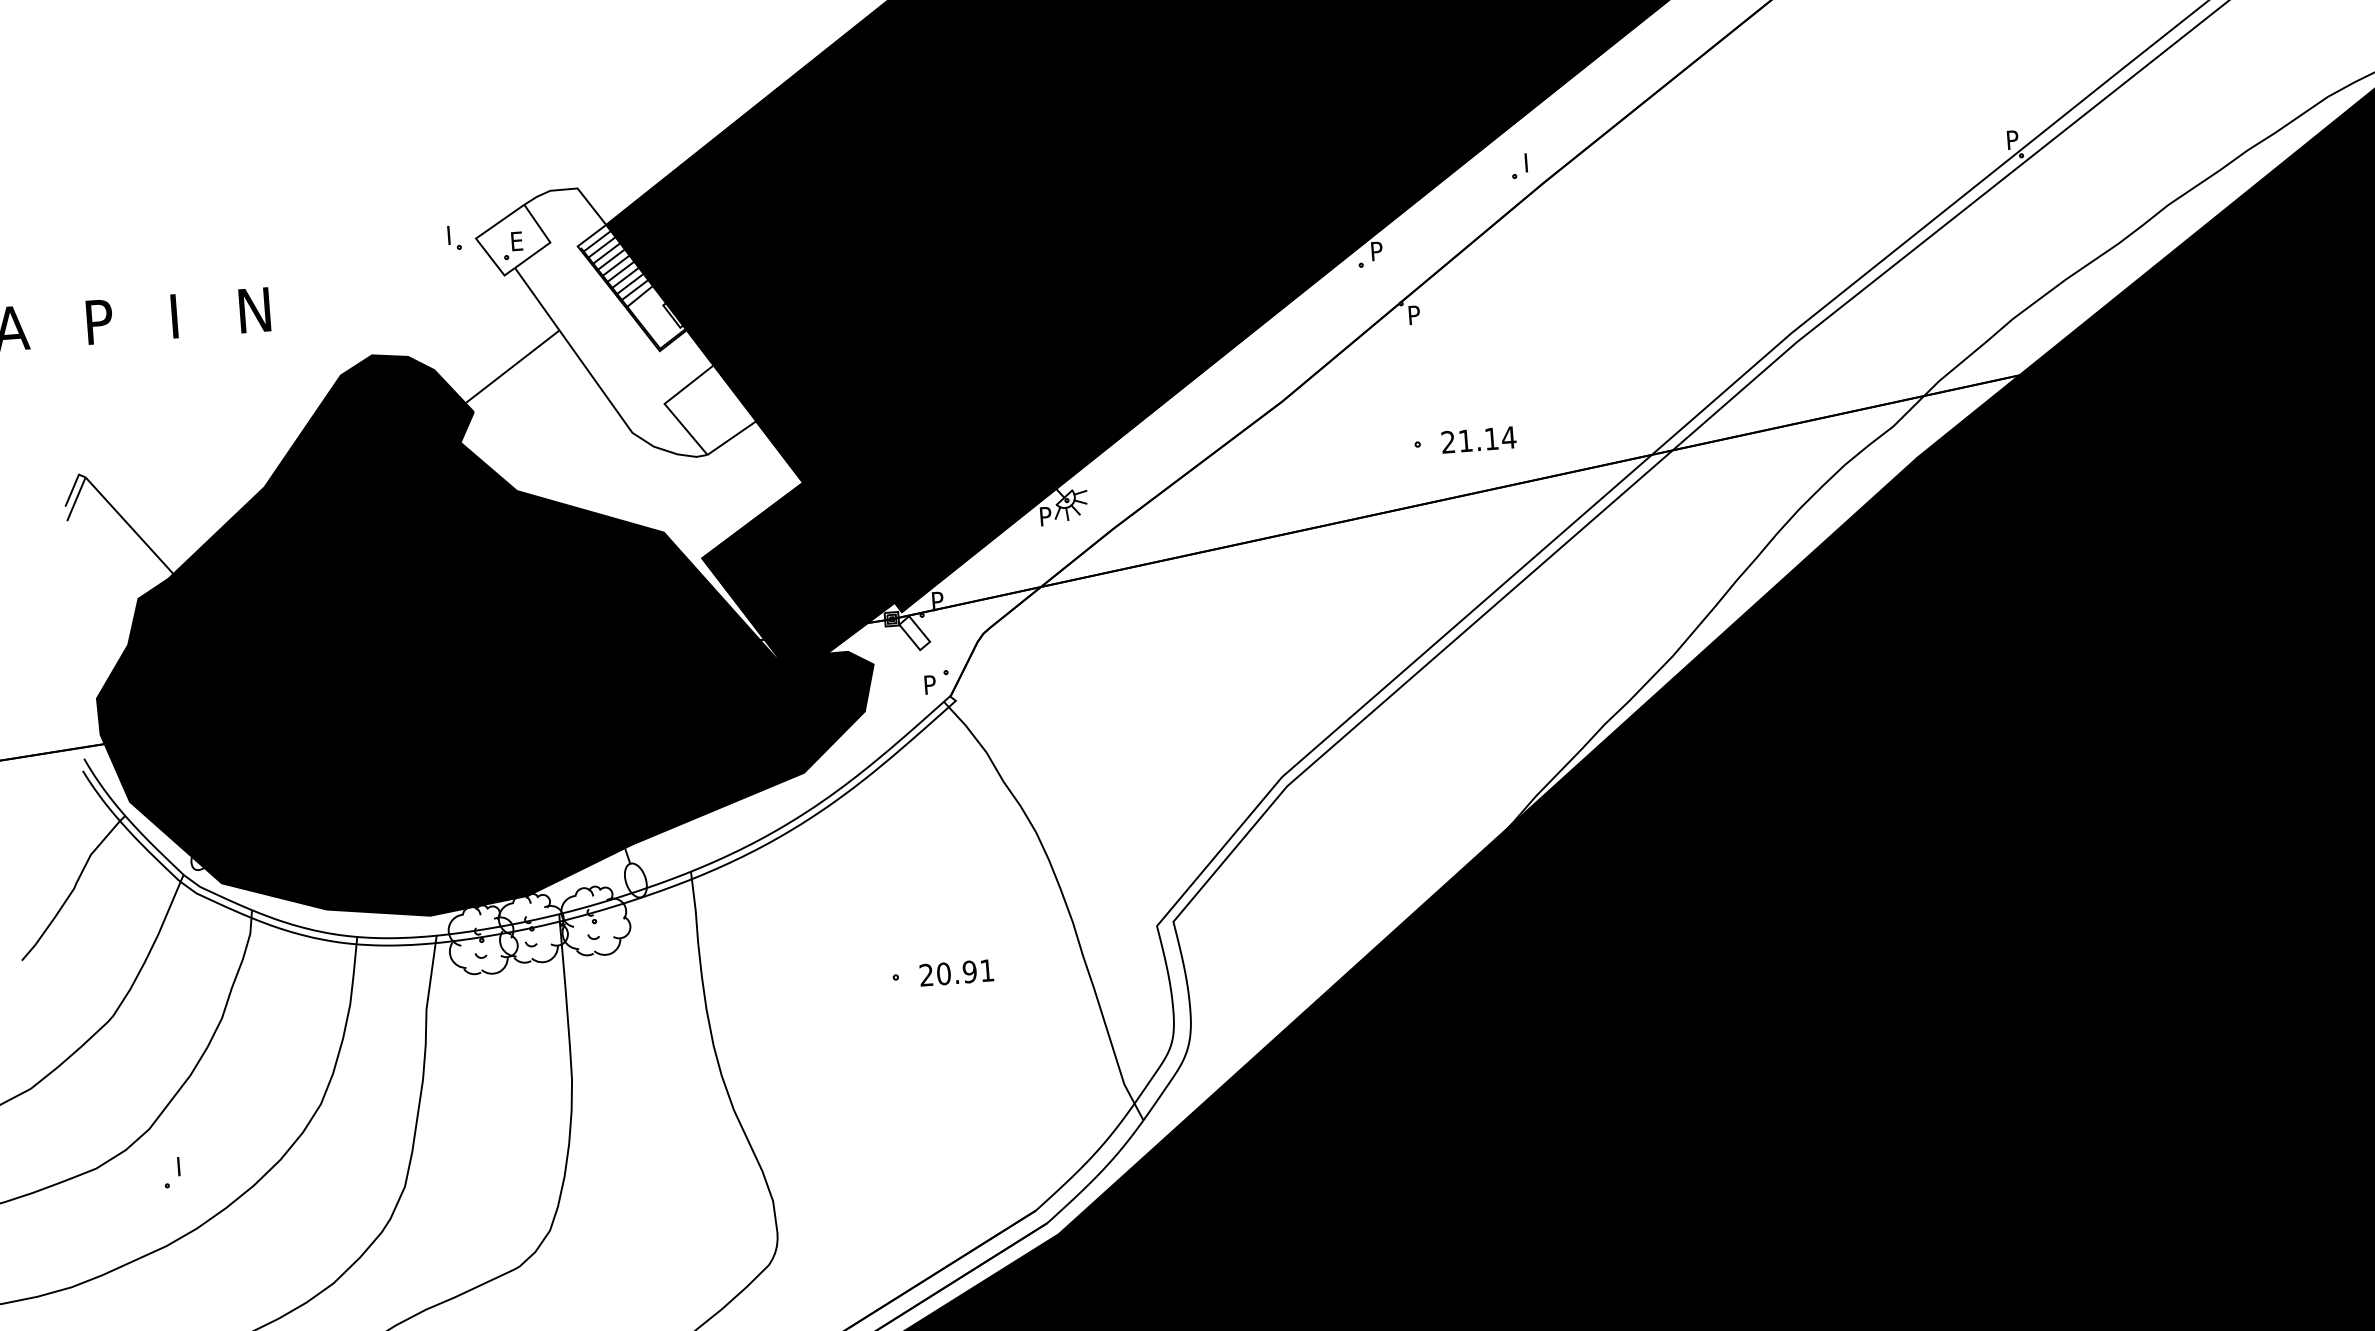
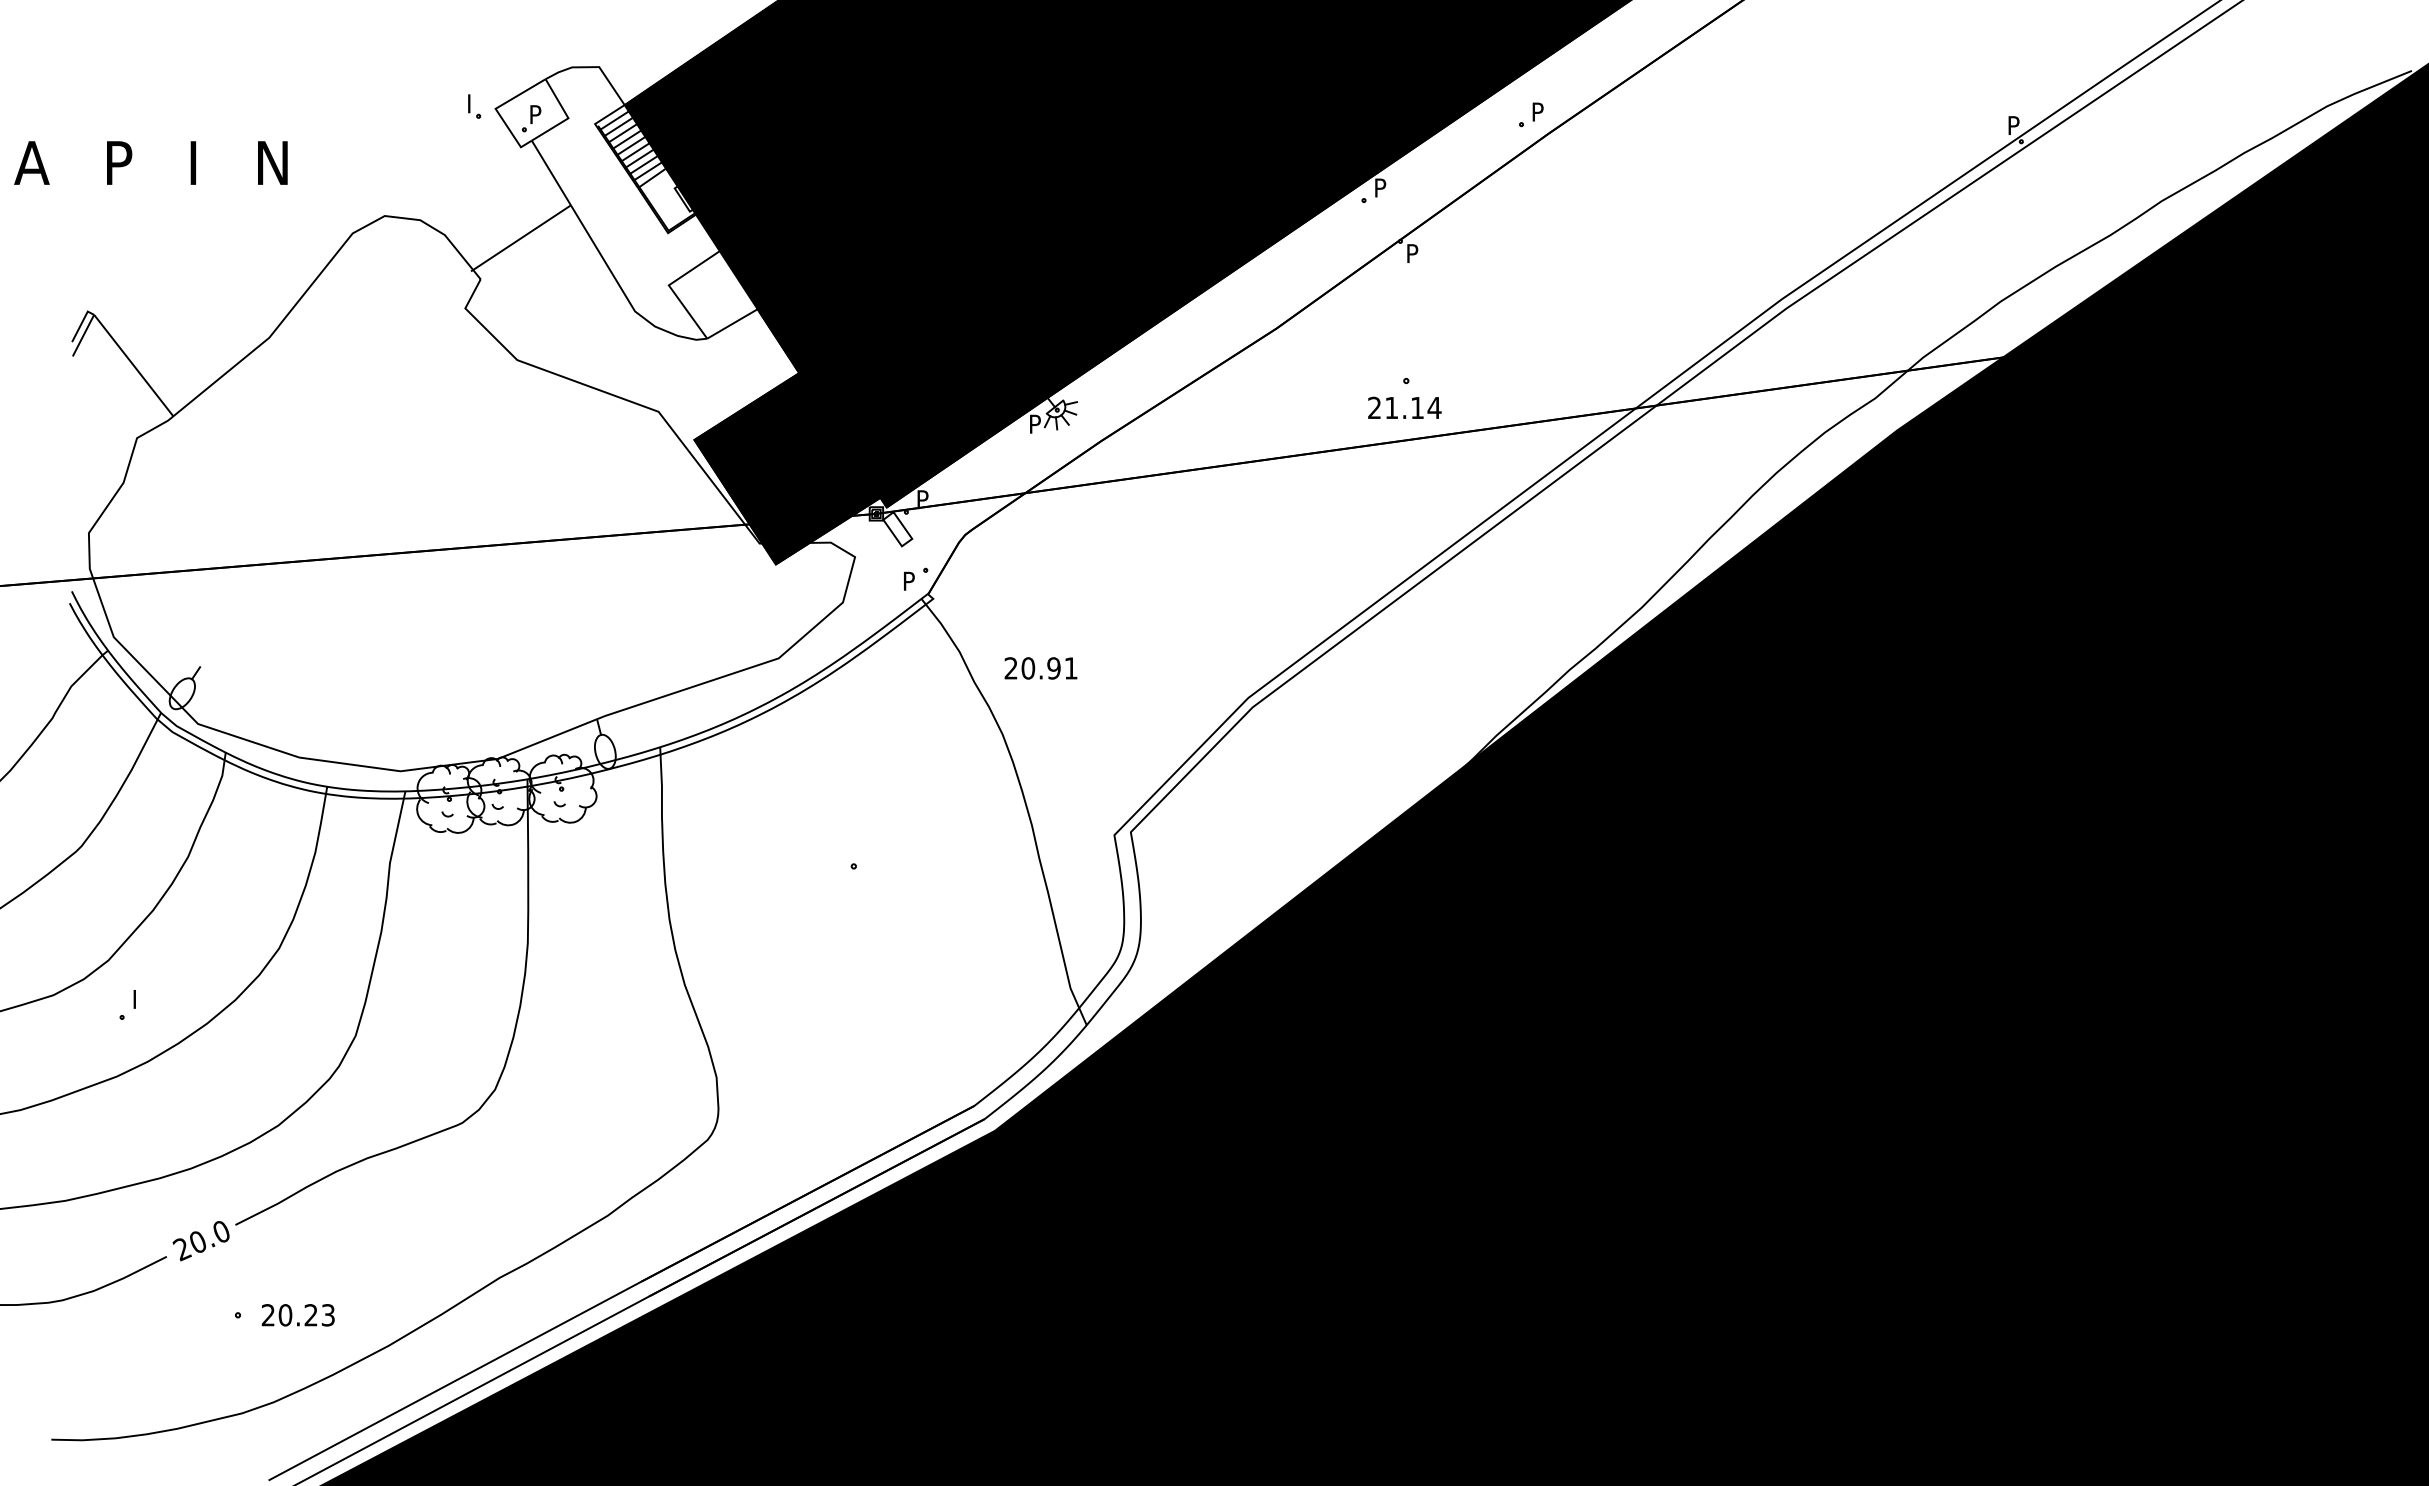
text: (1531, 157) -> (1539, 107), I -> P
text: (517, 241) -> (536, 114), E -> P
text: (1478, 439) -> (1404, 407), moved
fill: (480, 629) -> (471, 493), removed
text: (956, 973) -> (1040, 668), moved

